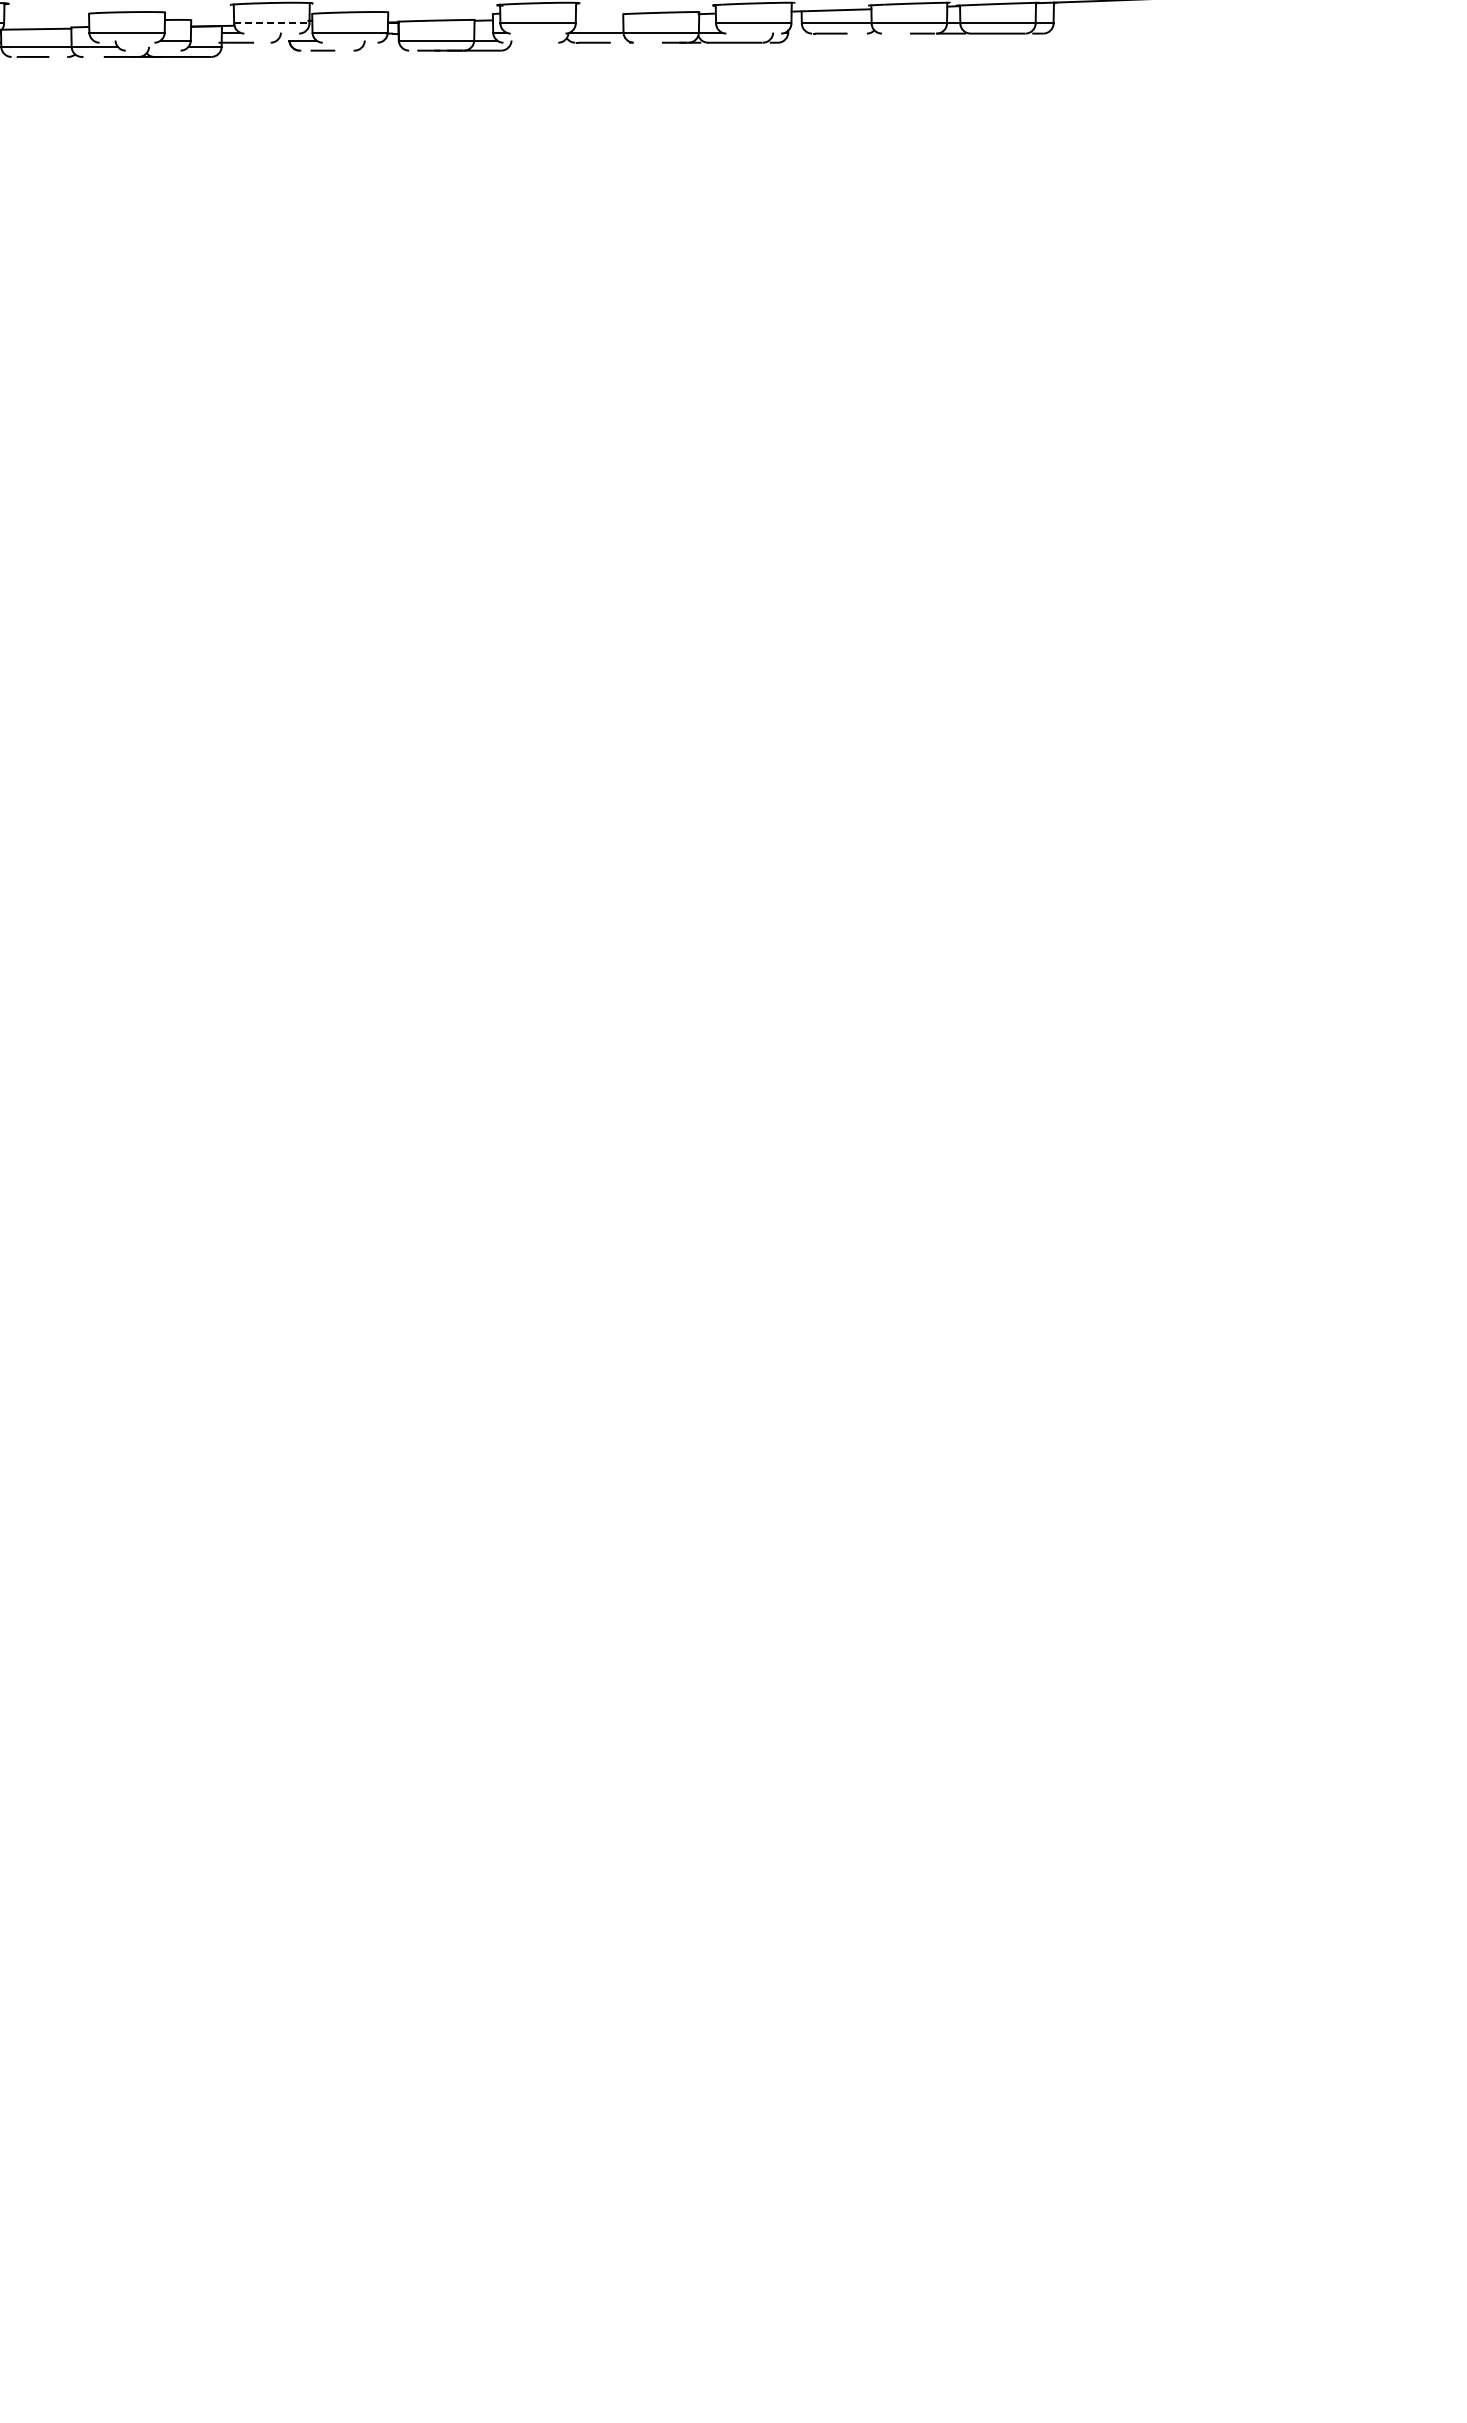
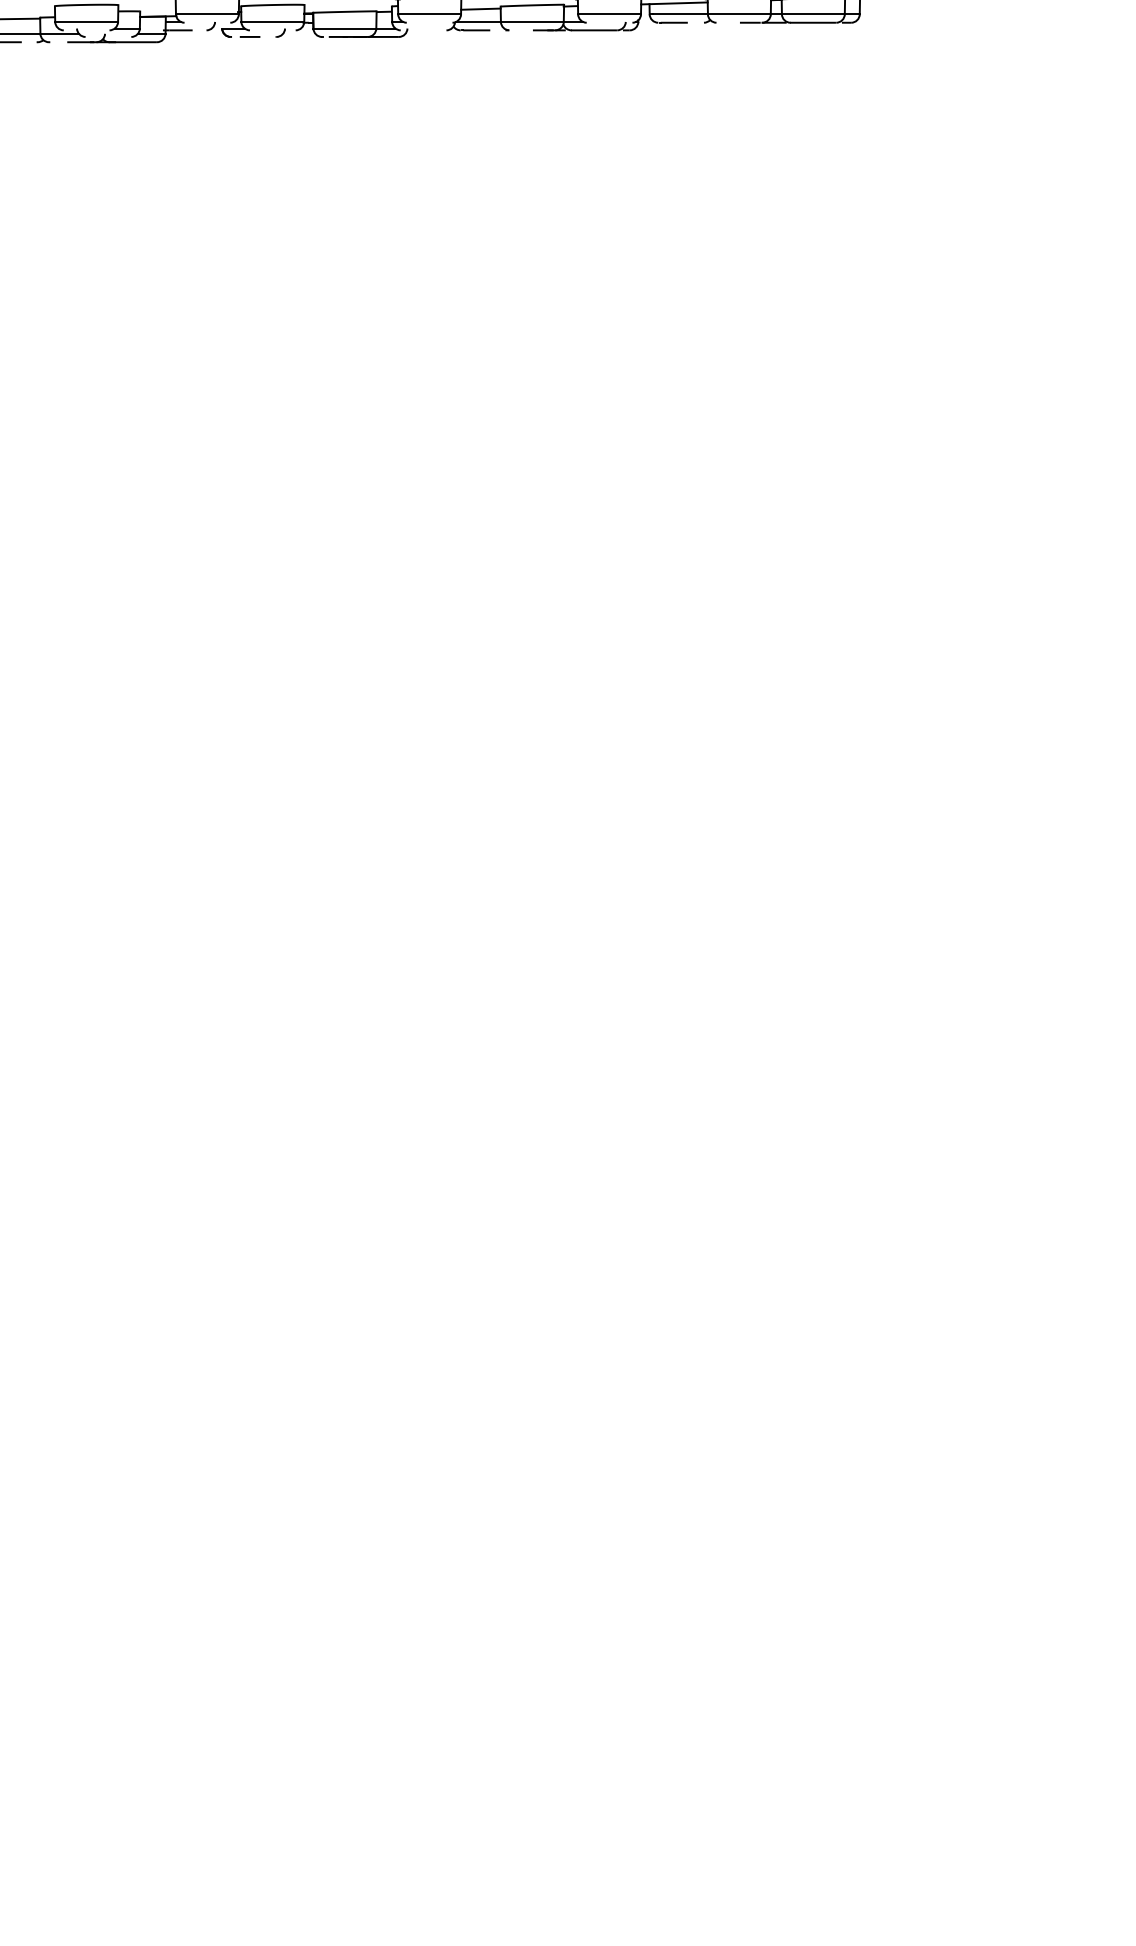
line: (599, 17) -> (480, 9), added
line: (271, 23) -> (207, 14), dashed -> solid

